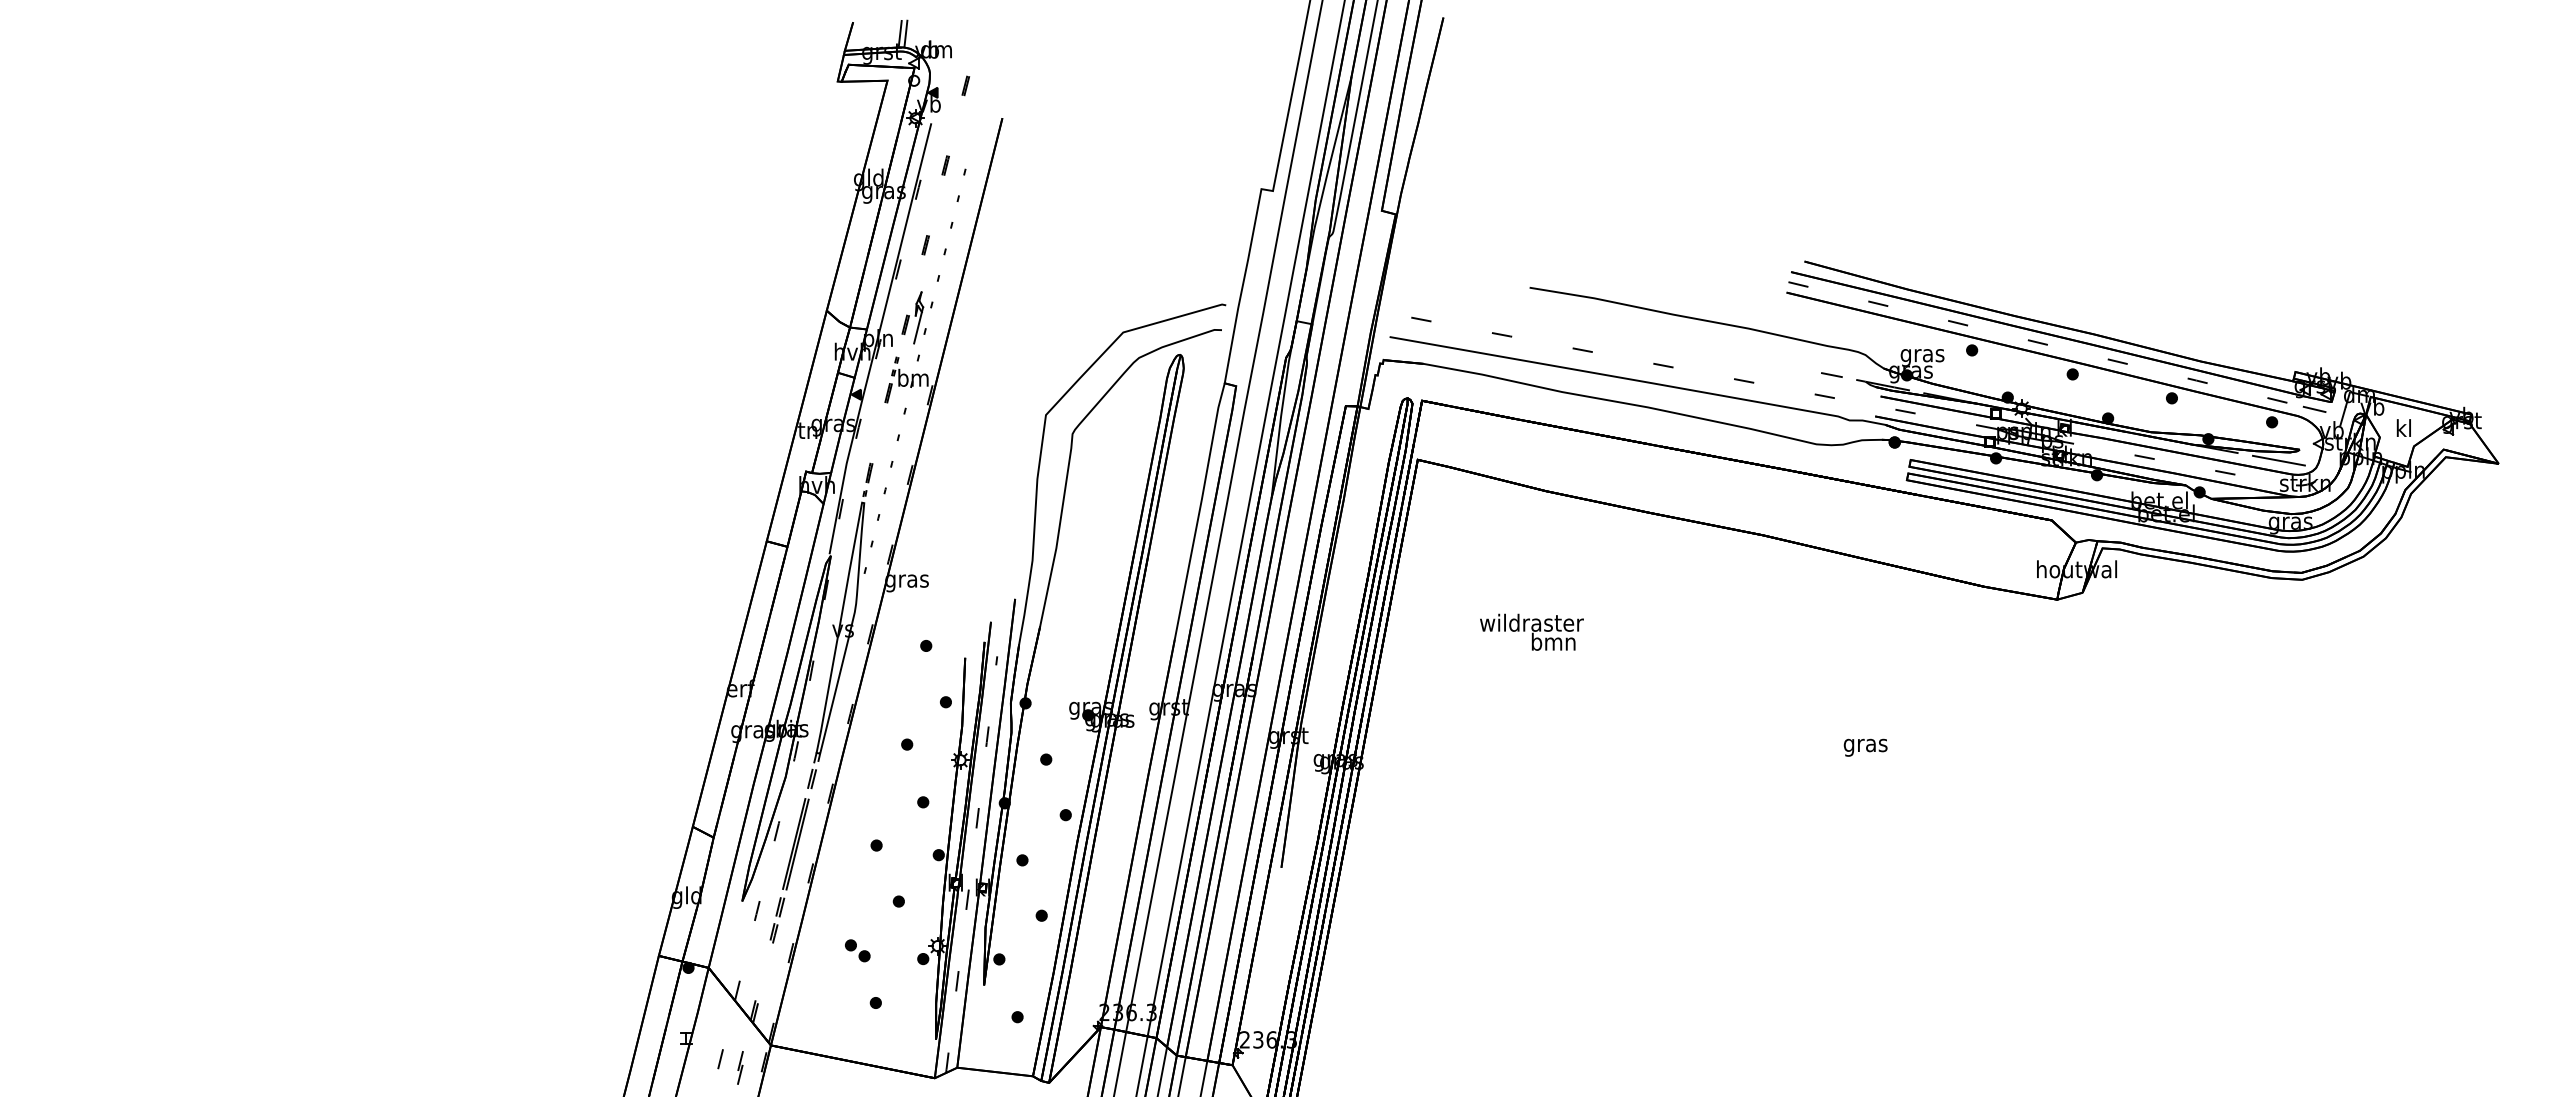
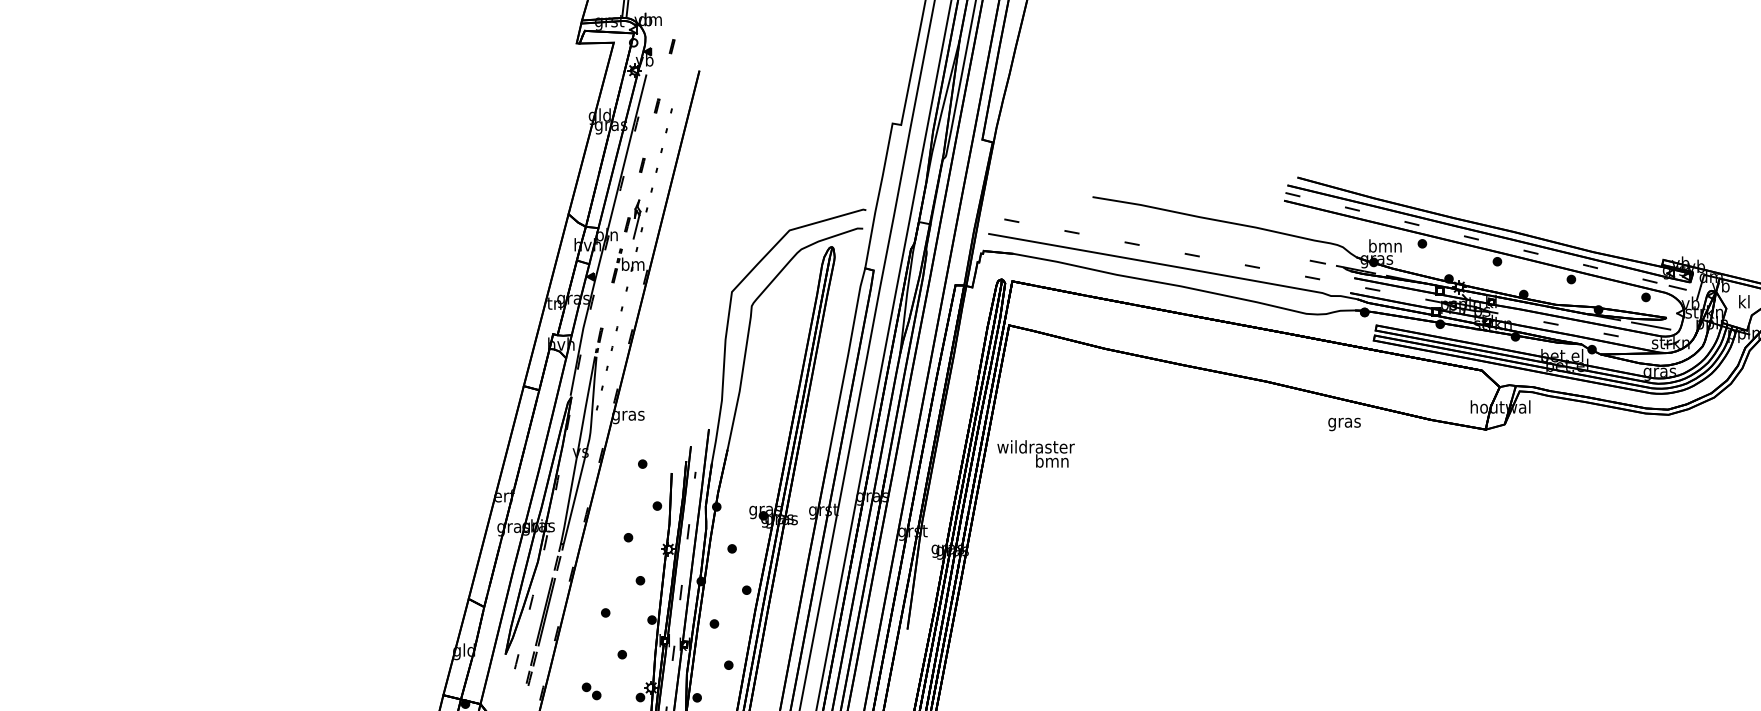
text: (1922, 355) -> (1385, 247), gras -> bmn
text: (1531, 631) -> (1035, 453), moved
text: (1865, 747) -> (1344, 424), moved

